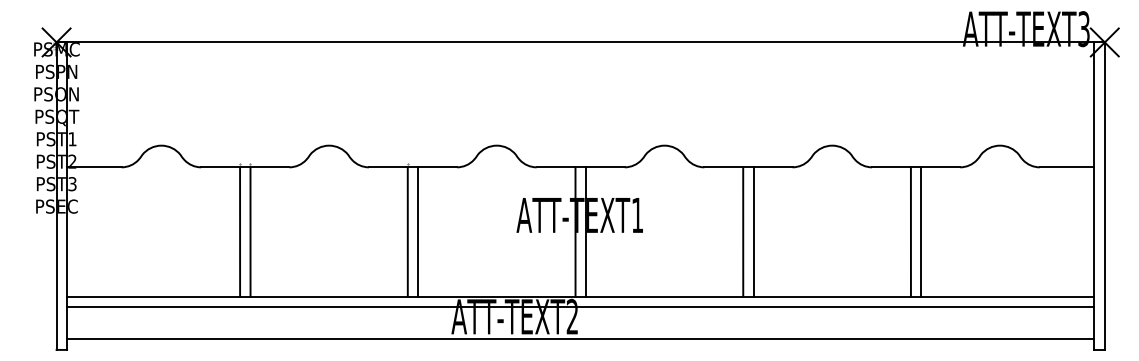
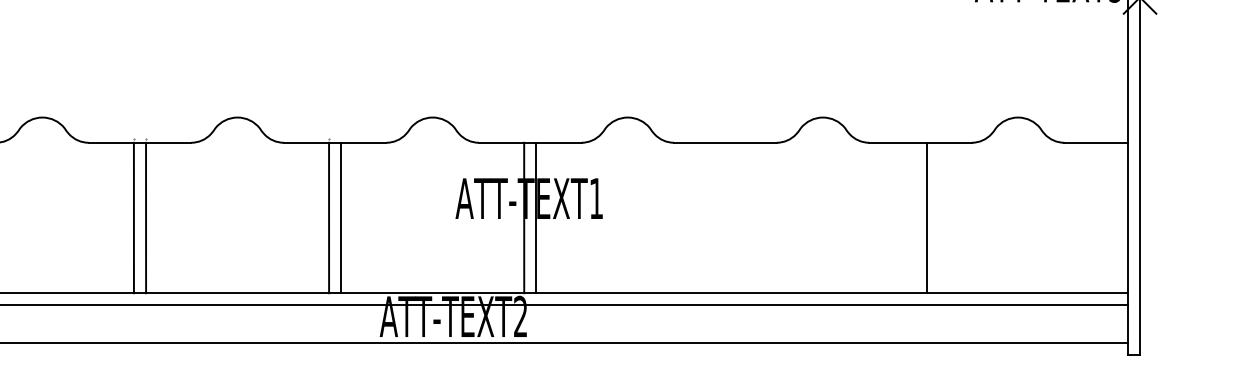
line: (743, 231) -> (719, 217), removed
line: (753, 231) -> (731, 217), removed
line: (910, 231) -> (913, 217), removed

